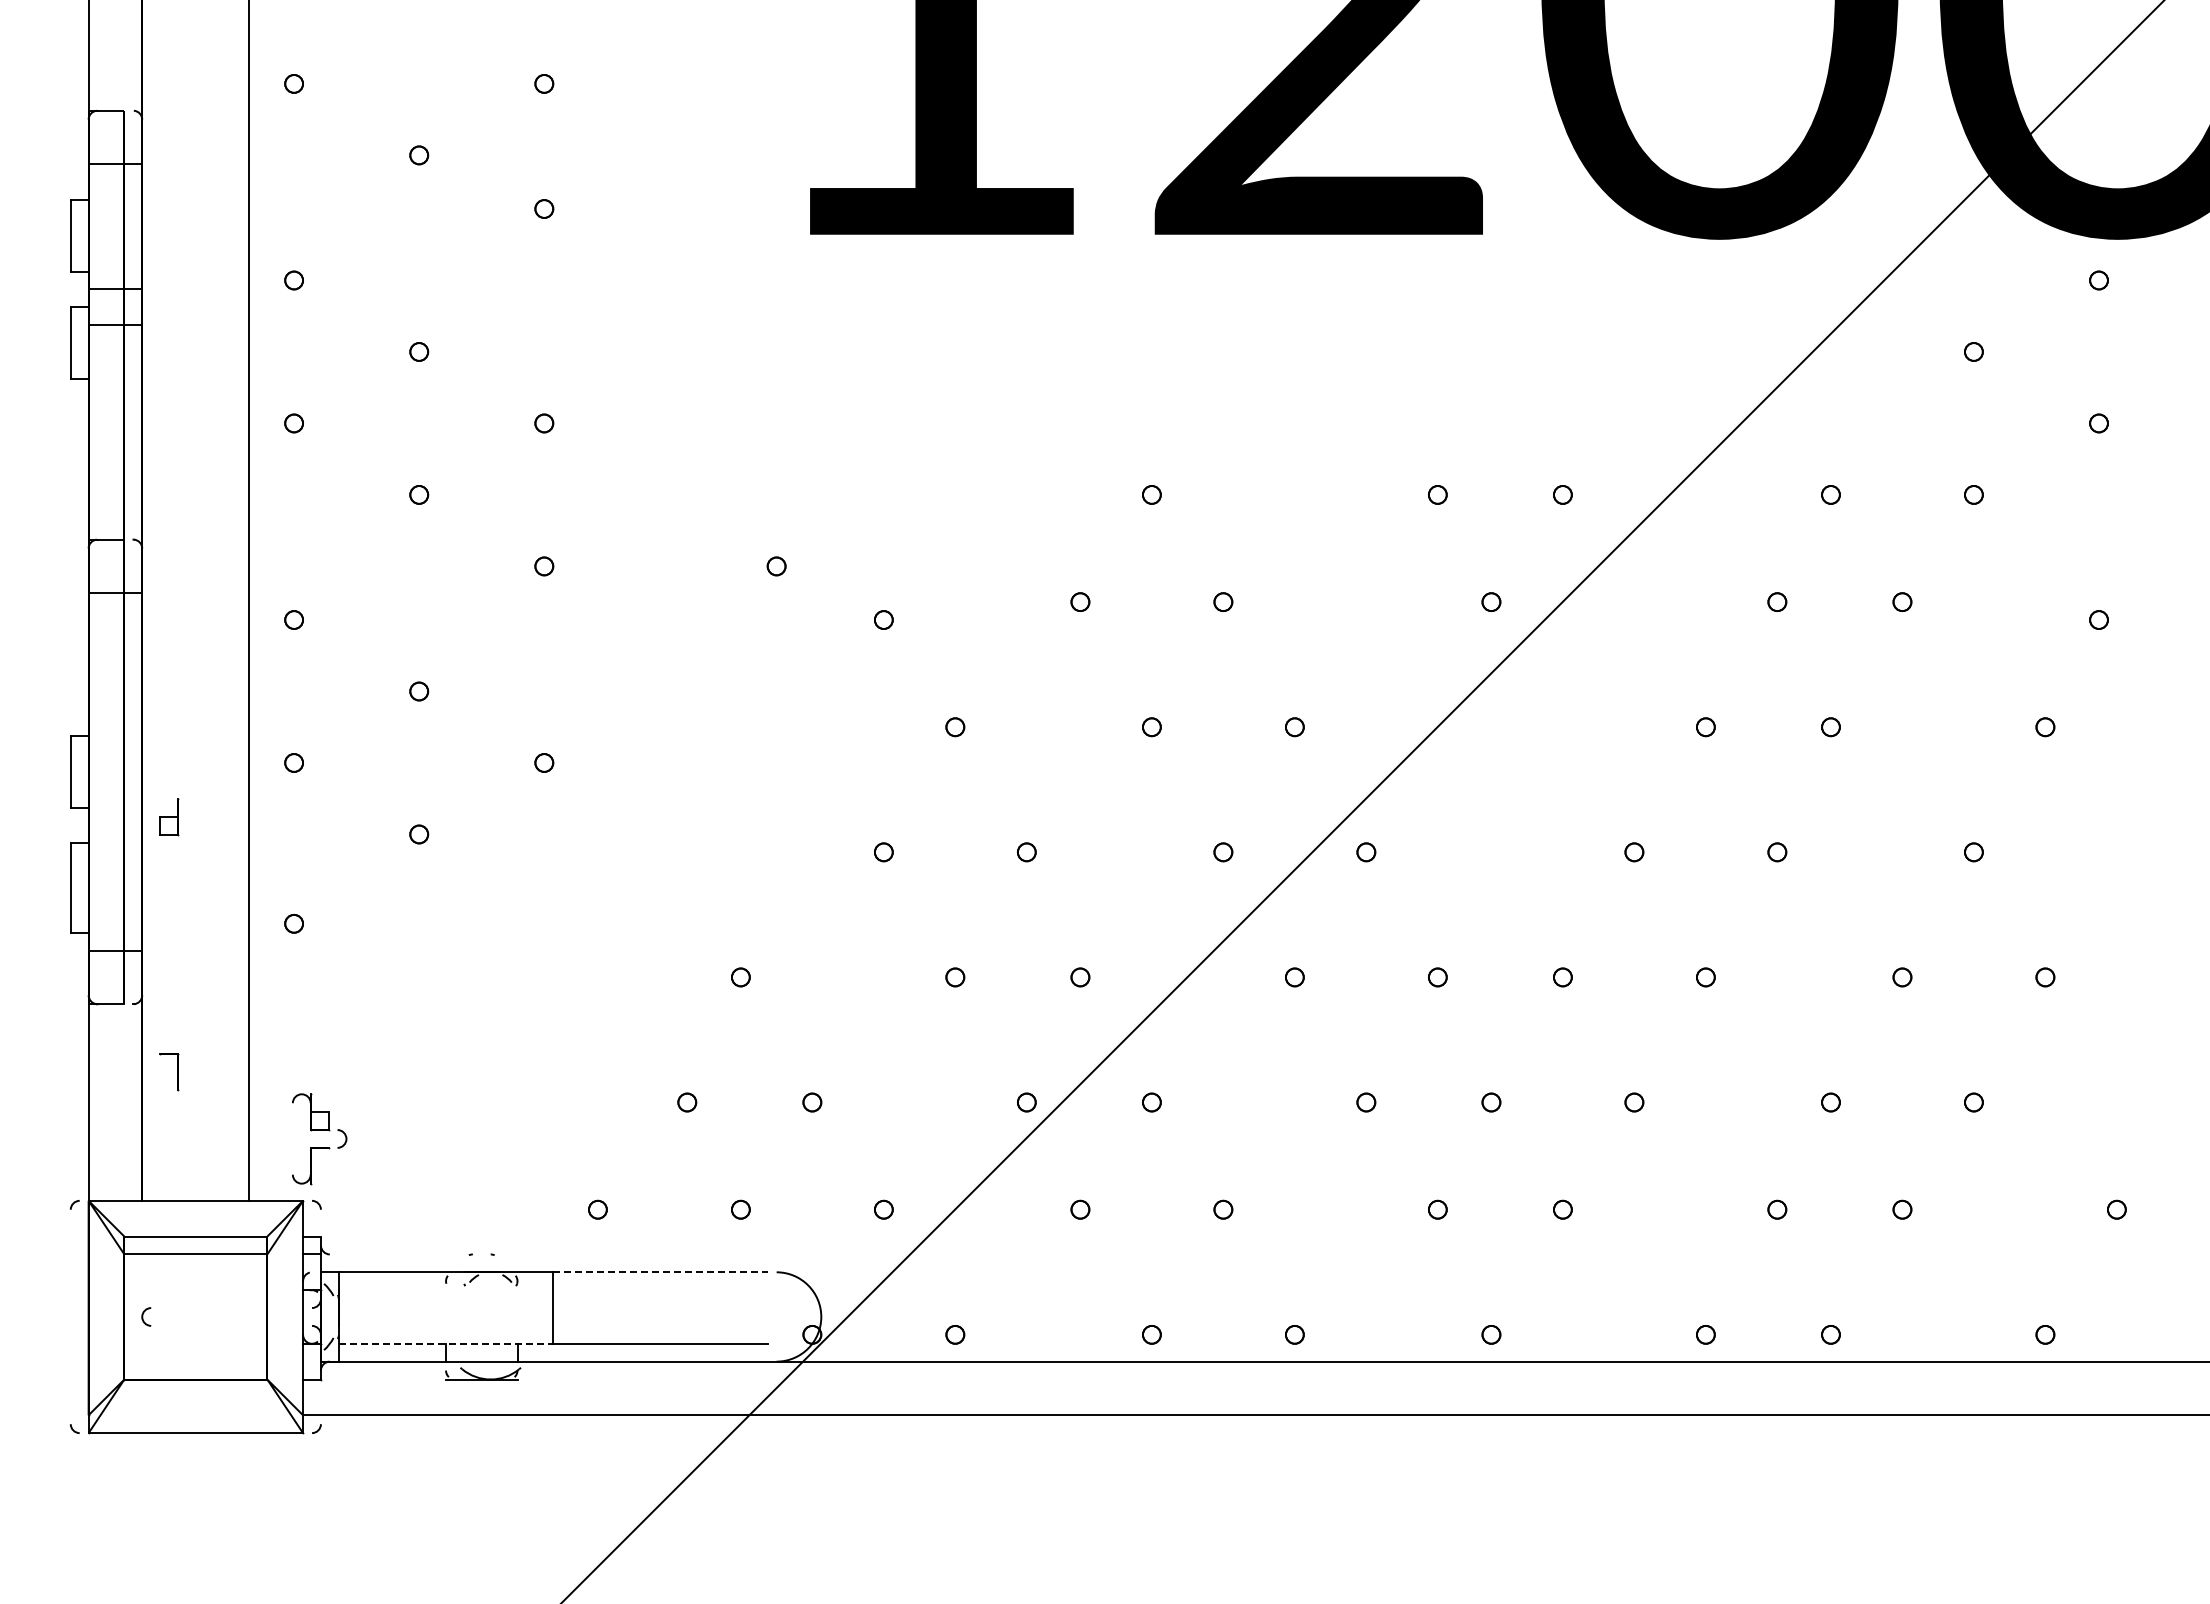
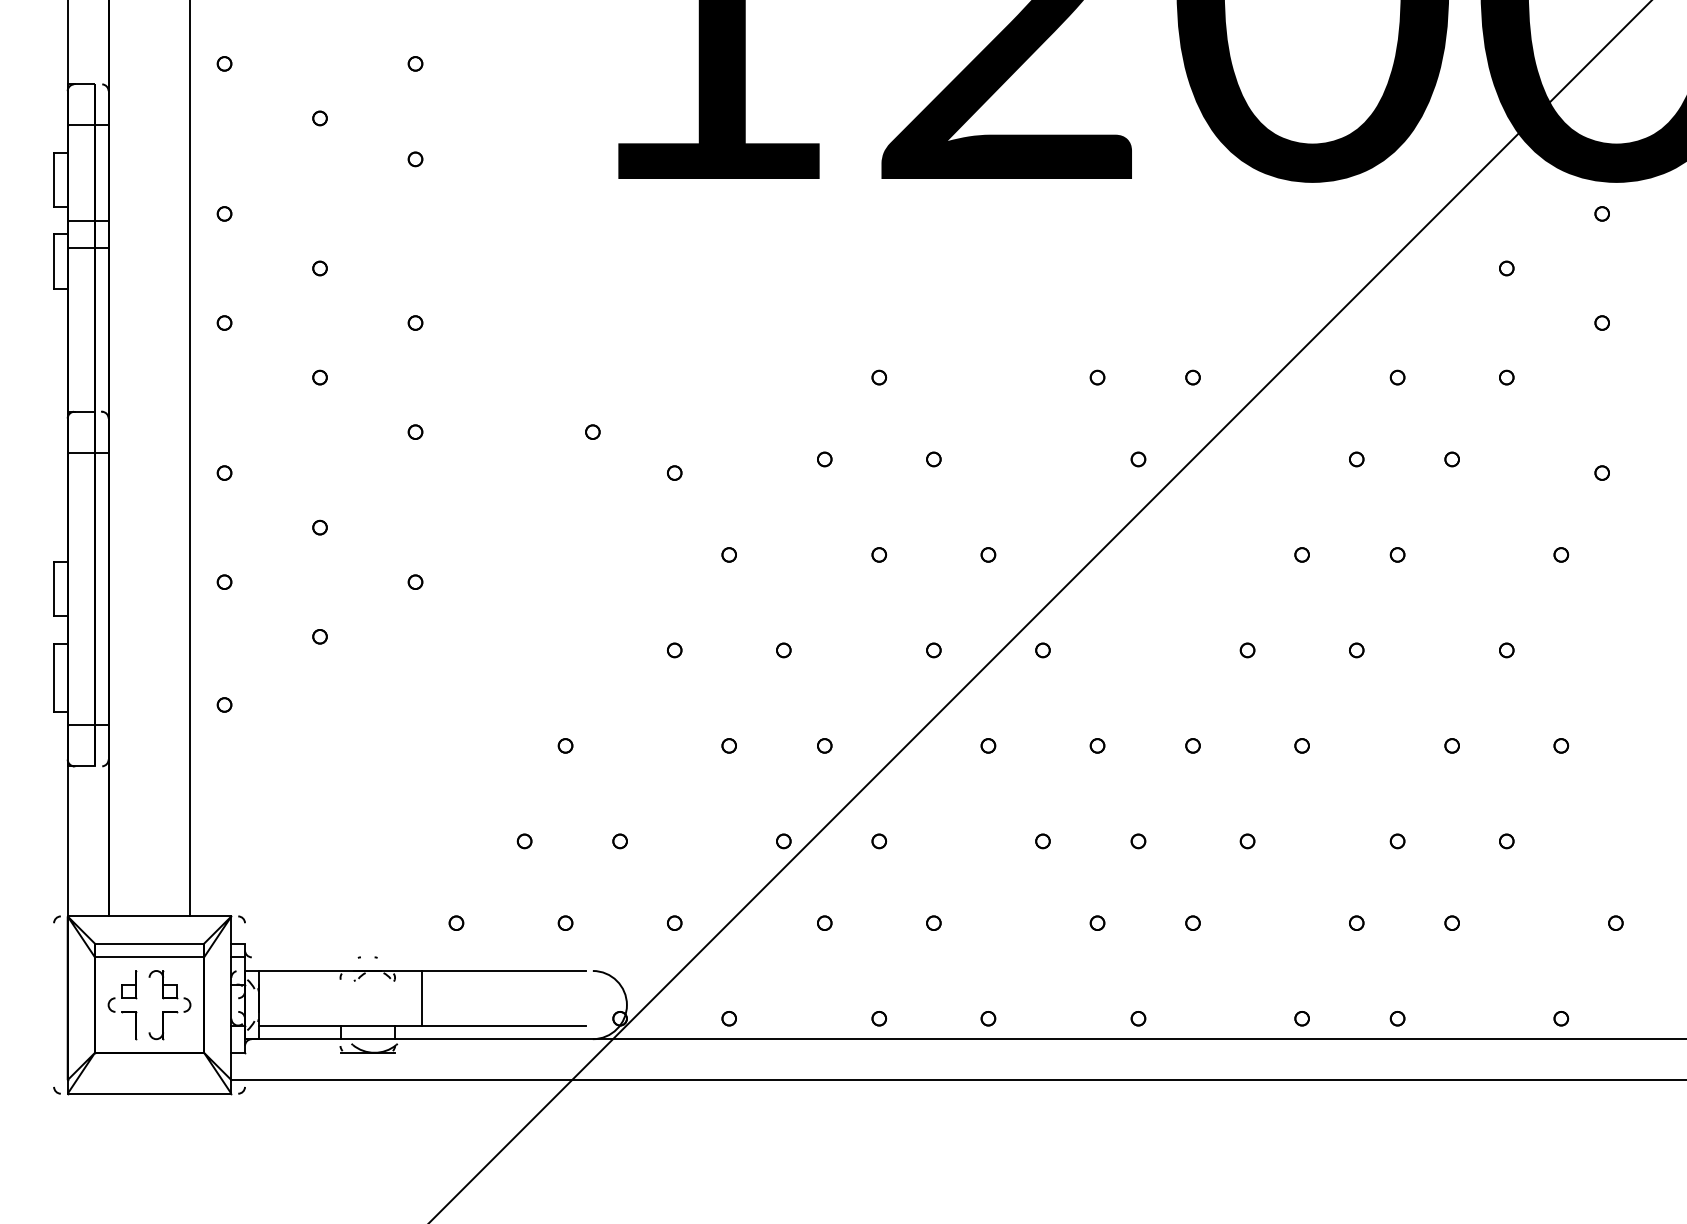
part: (169, 817) -> (129, 984), moved
part: (177, 1072) -> (135, 1026), moved
part: (319, 1147) -> (169, 1011), moved
line: (660, 1272) -> (504, 971), dashed -> solid
line: (446, 1343) -> (340, 1025), dashed -> solid

